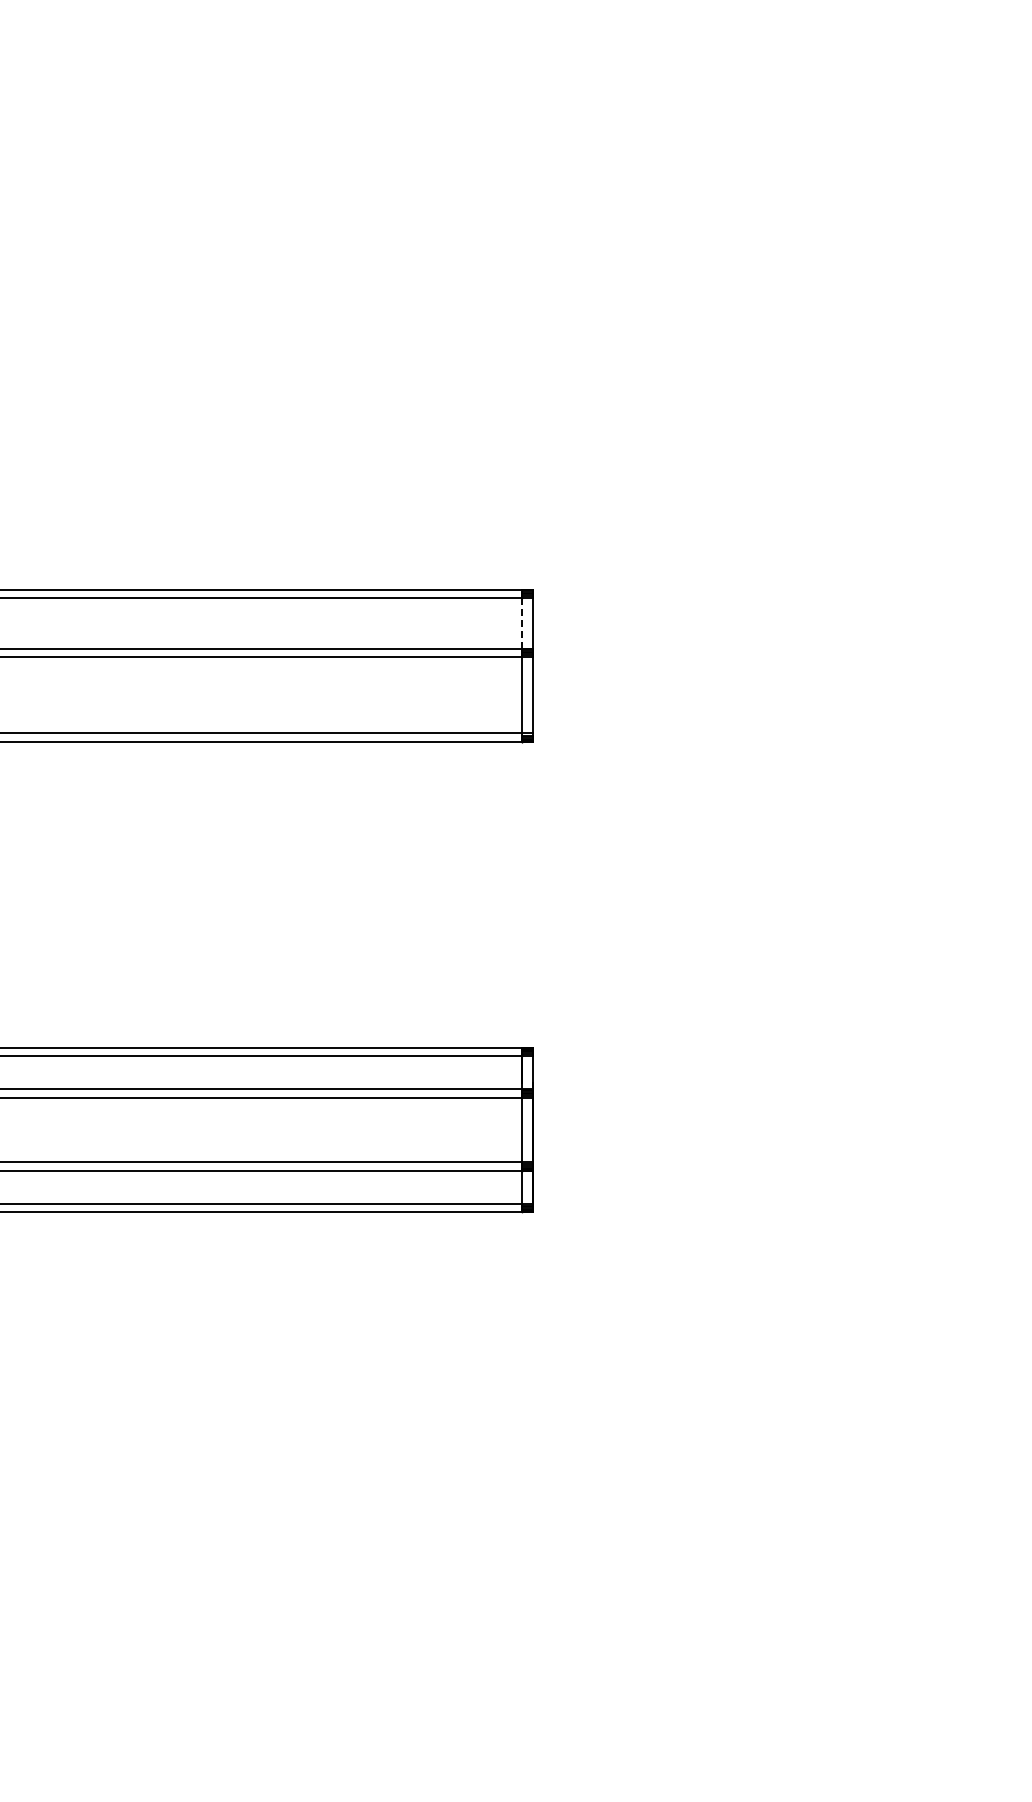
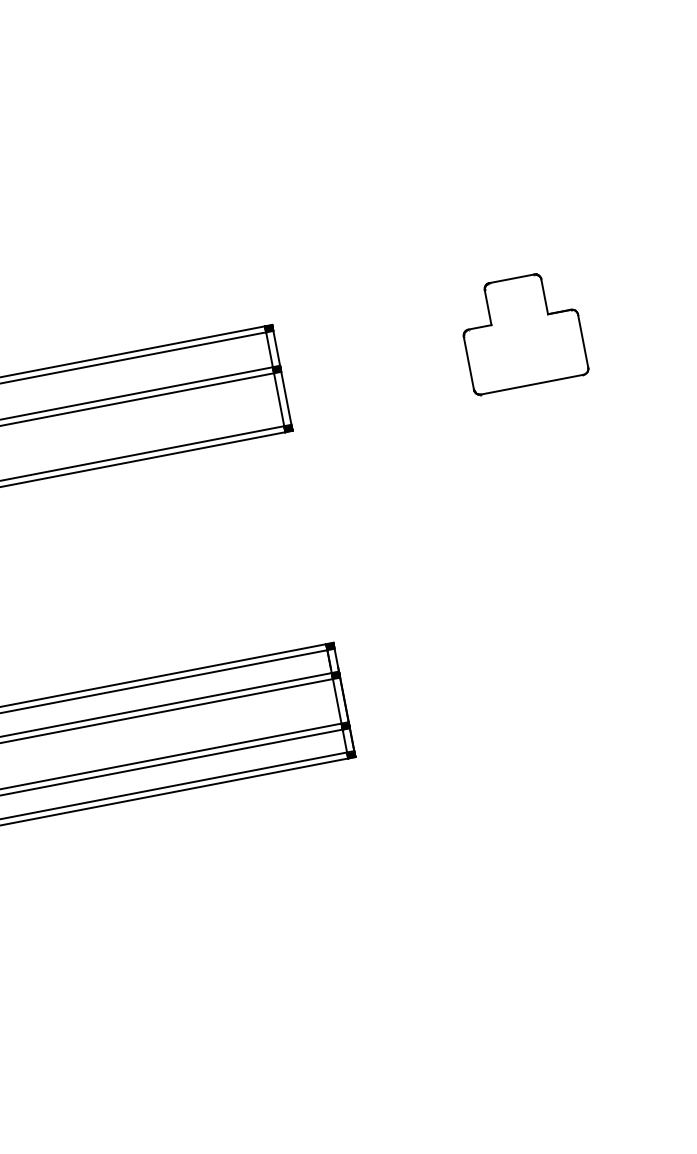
line: (522, 622) -> (269, 349), dashed -> solid
part: (878, 665) -> (522, 331), added

